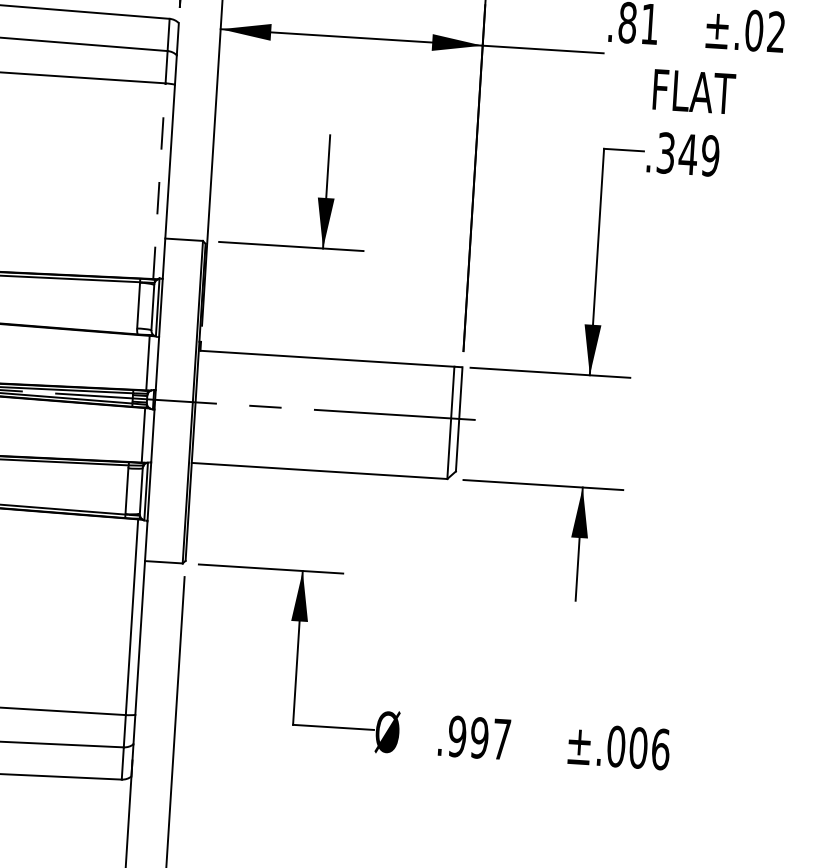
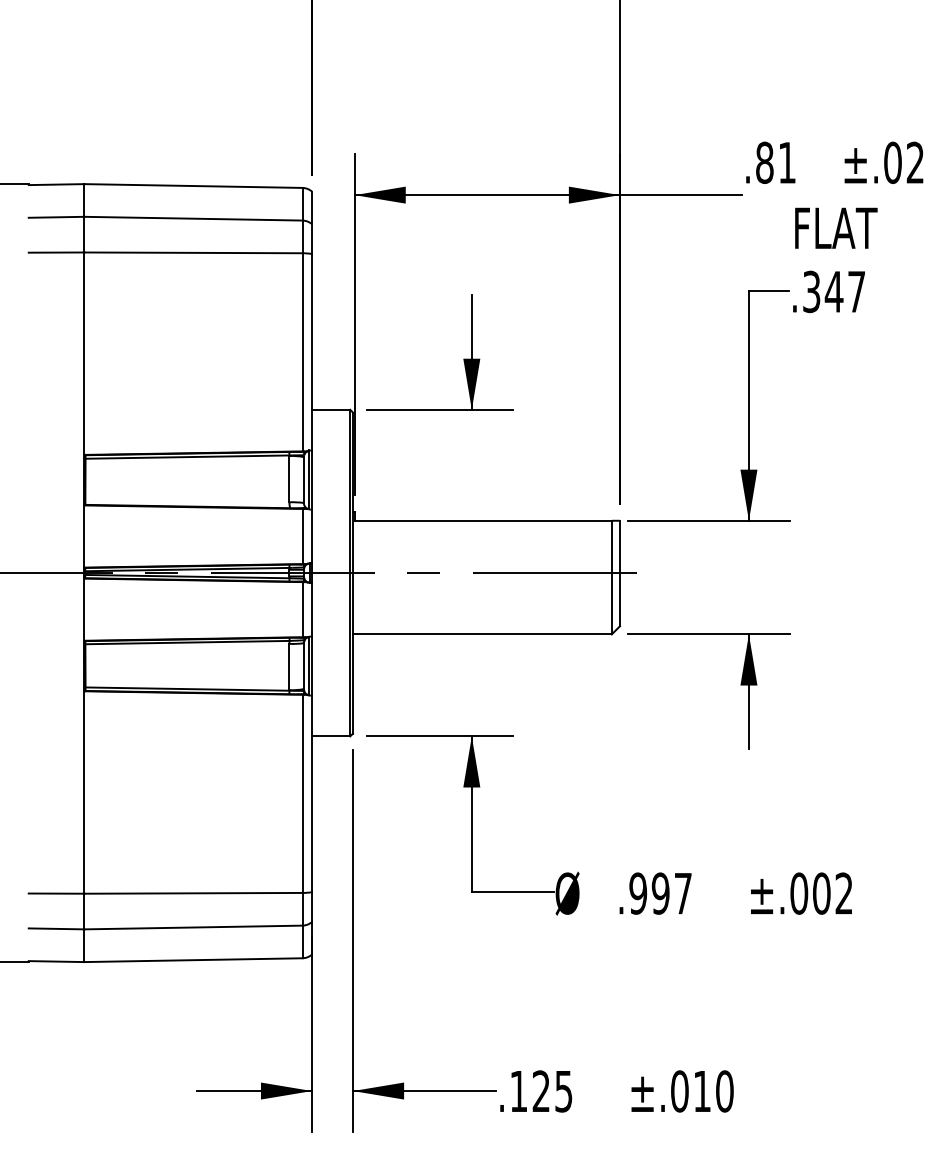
text: (710, 155) -> (856, 291), .349 -> .347
line: (159, 180) -> (302, 351), dashed -> solid
text: (661, 749) -> (844, 893), ±.006 -> ±.002

